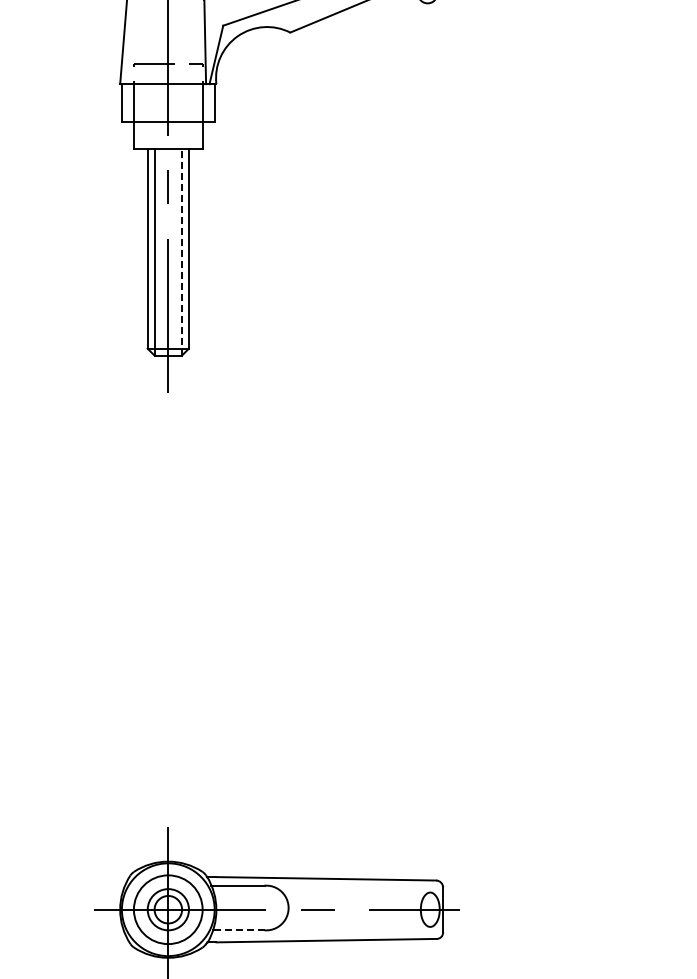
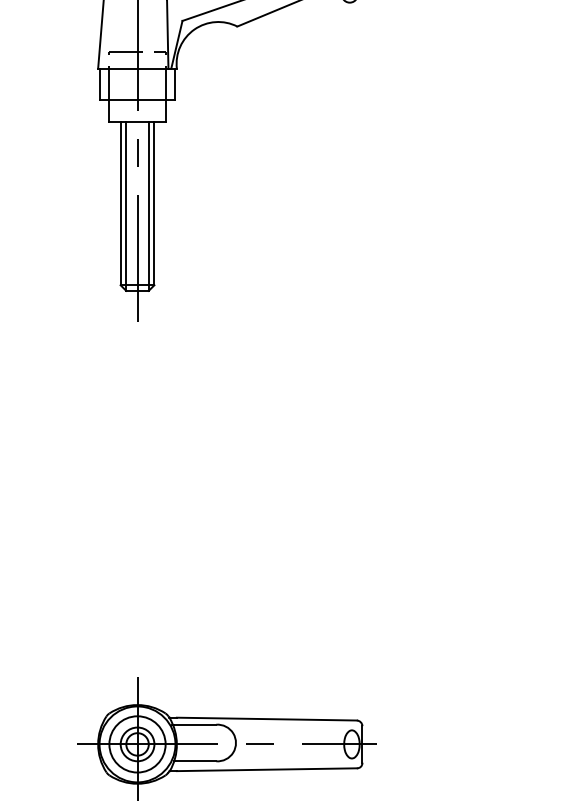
line: (182, 252) -> (149, 206), dashed -> solid
line: (239, 930) -> (195, 761), dashed -> solid

